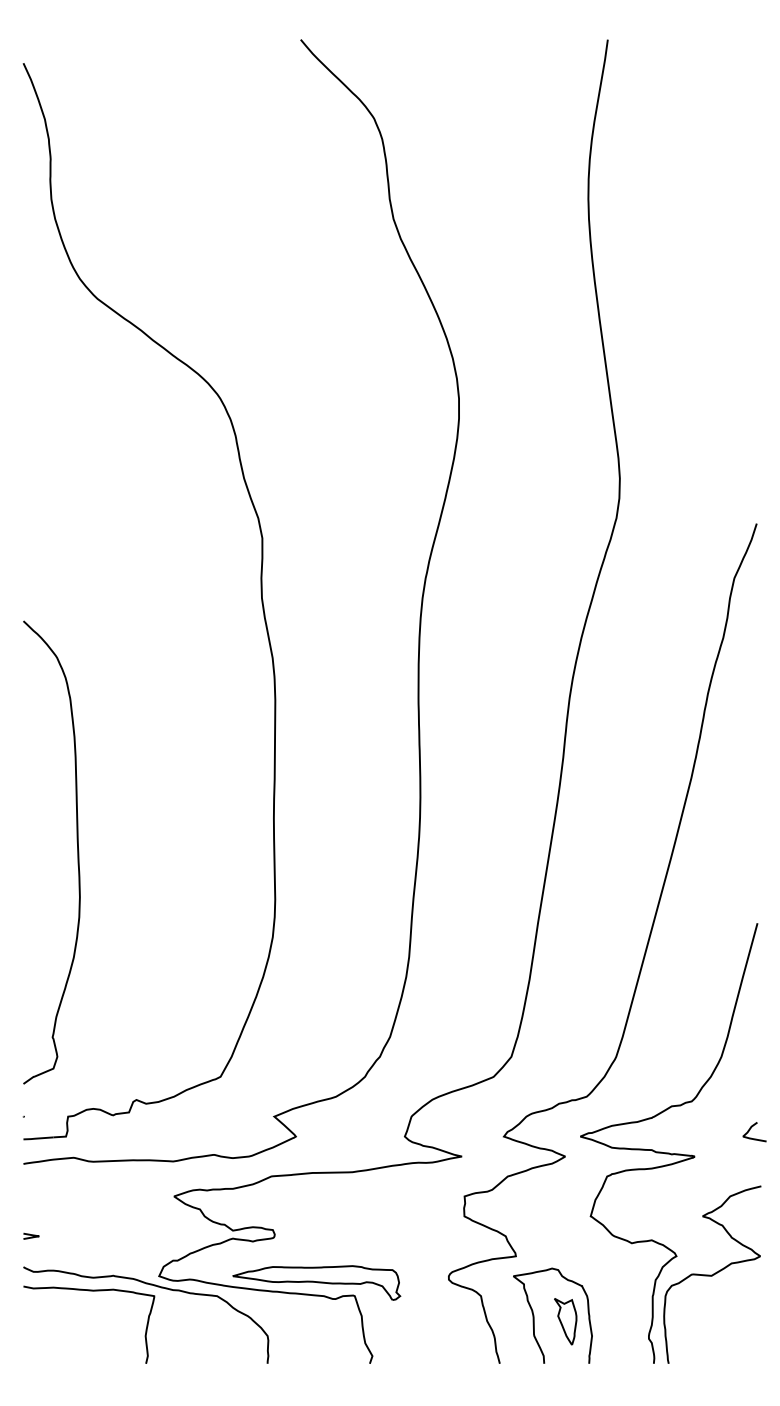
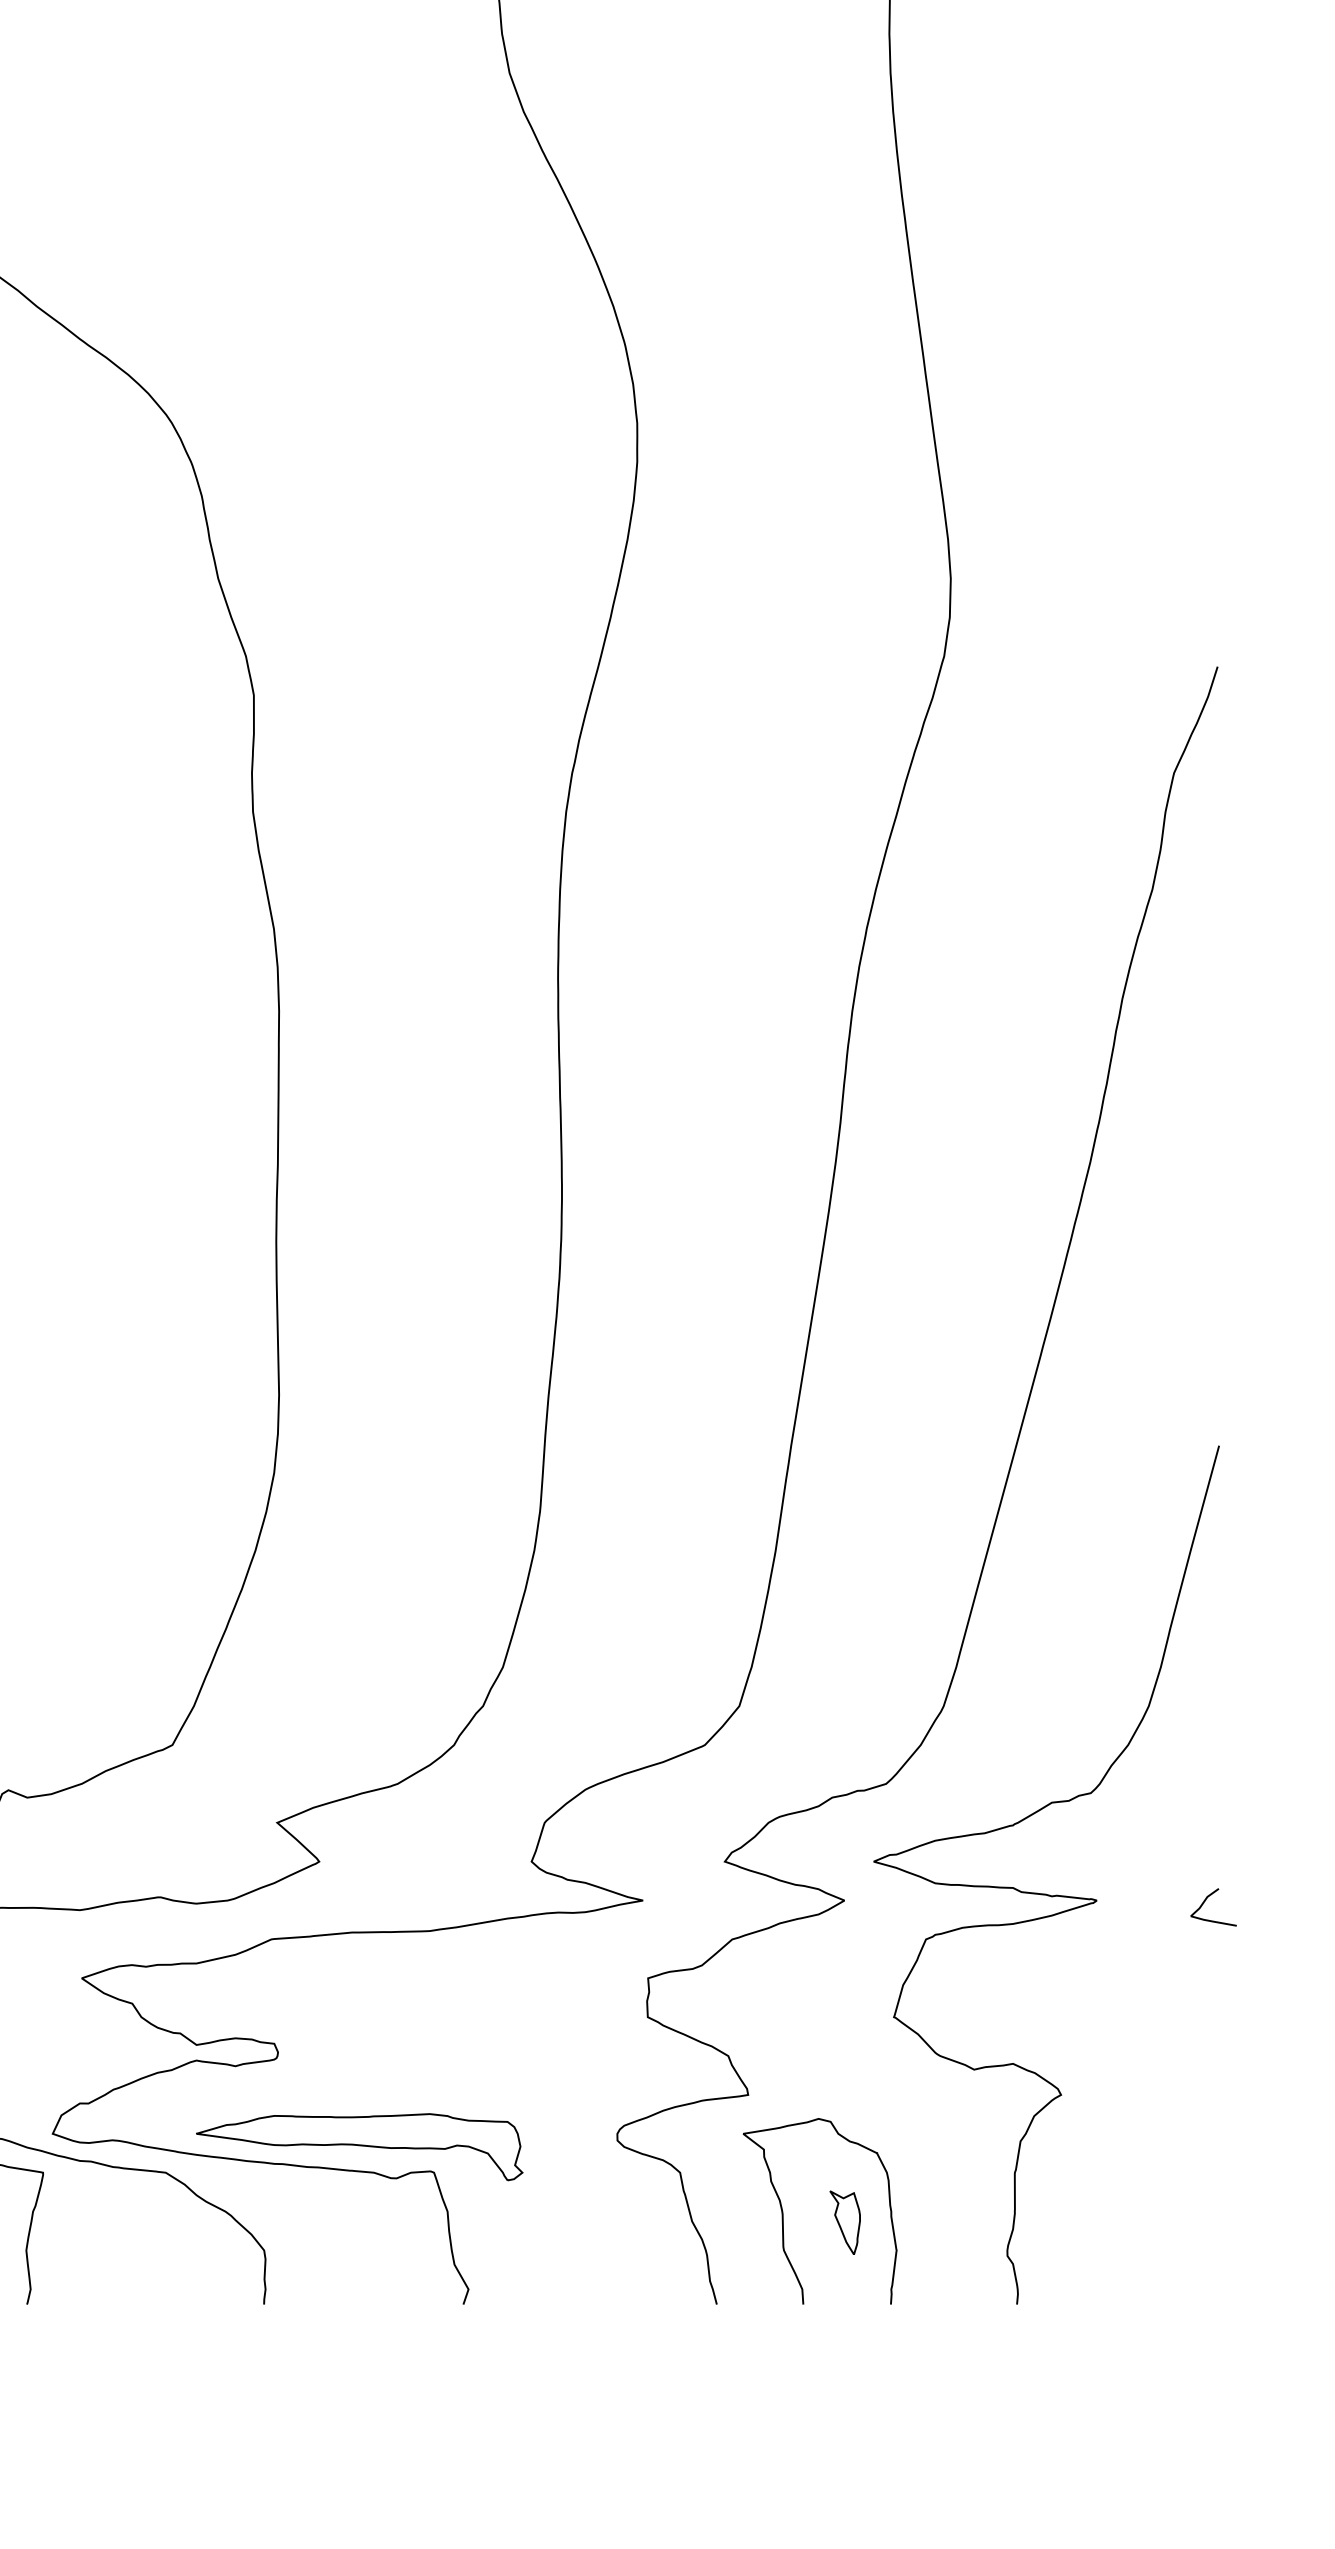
curve: (750, 1130) -> (1205, 1904), moved
curve: (712, 1274) -> (1131, 2130), removed
part: (565, 1321) -> (844, 2222), size x0.7

